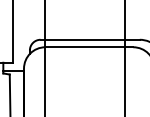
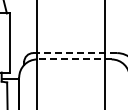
line: (90, 40) -> (75, 53), solid -> dashed
line: (88, 47) -> (73, 59), solid -> dashed

